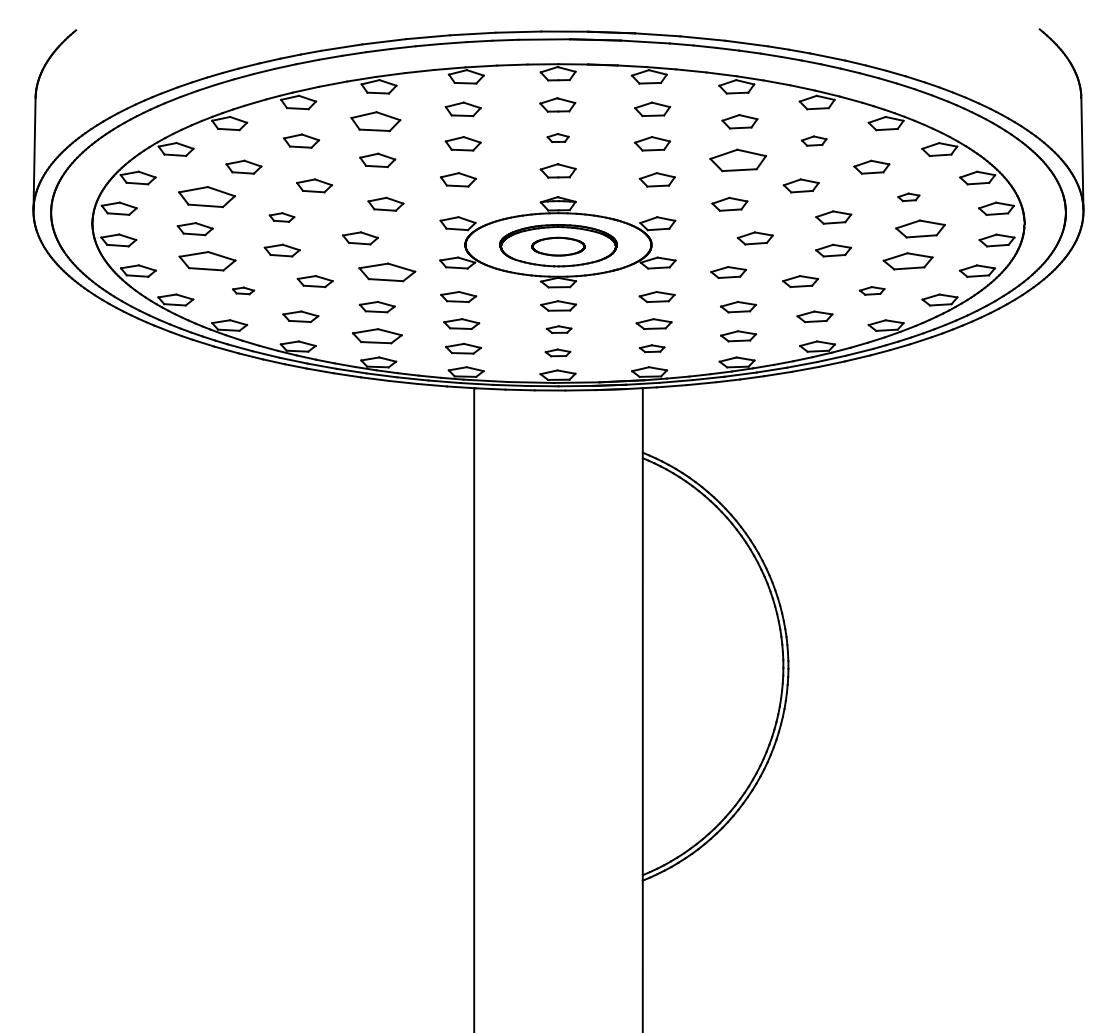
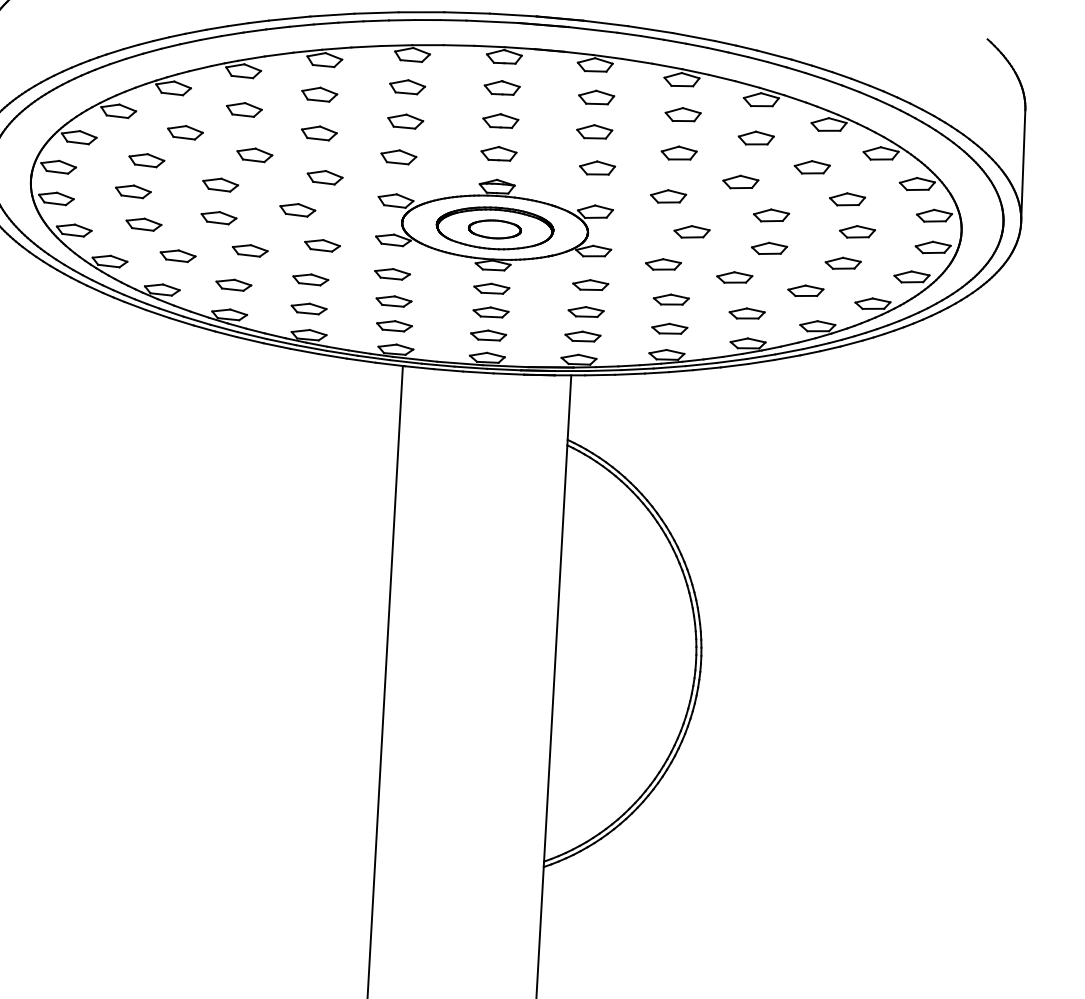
part: (375, 121) -> (319, 94), size x0.71
part: (557, 137) -> (500, 120), size x1.67
part: (813, 140) -> (755, 137), size x1.43
part: (737, 160) -> (678, 153), size x0.62
part: (206, 197) -> (146, 160), size x0.62
part: (908, 197) -> (847, 199), size x1.67
part: (281, 217) -> (220, 184), size x1.43
part: (920, 229) -> (857, 232), size x0.71
part: (207, 261) -> (143, 224), size x0.62
part: (907, 261) -> (842, 263), size x0.71
part: (386, 272) -> (321, 245), size x0.62
part: (243, 290) -> (178, 255), size x1.67
part: (871, 290) -> (805, 290), size x1.43
part: (558, 329) -> (490, 312), size x1.43
part: (376, 336) -> (308, 308), size x0.71
part: (651, 348) -> (582, 336), size x1.43
part: (557, 352) -> (488, 335), size x1.43

